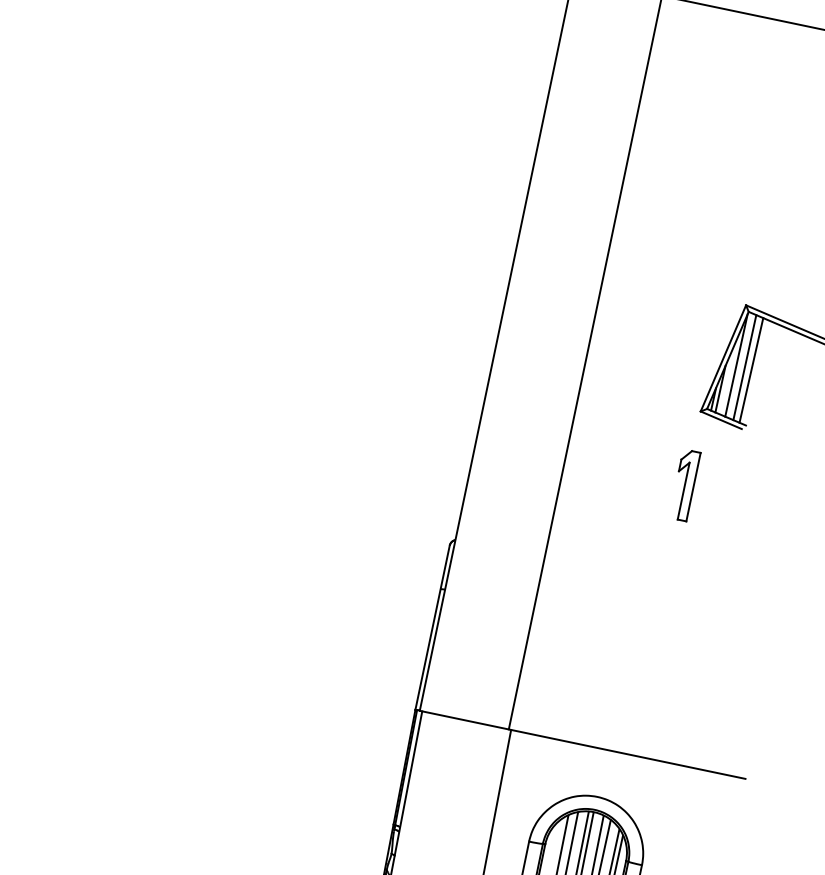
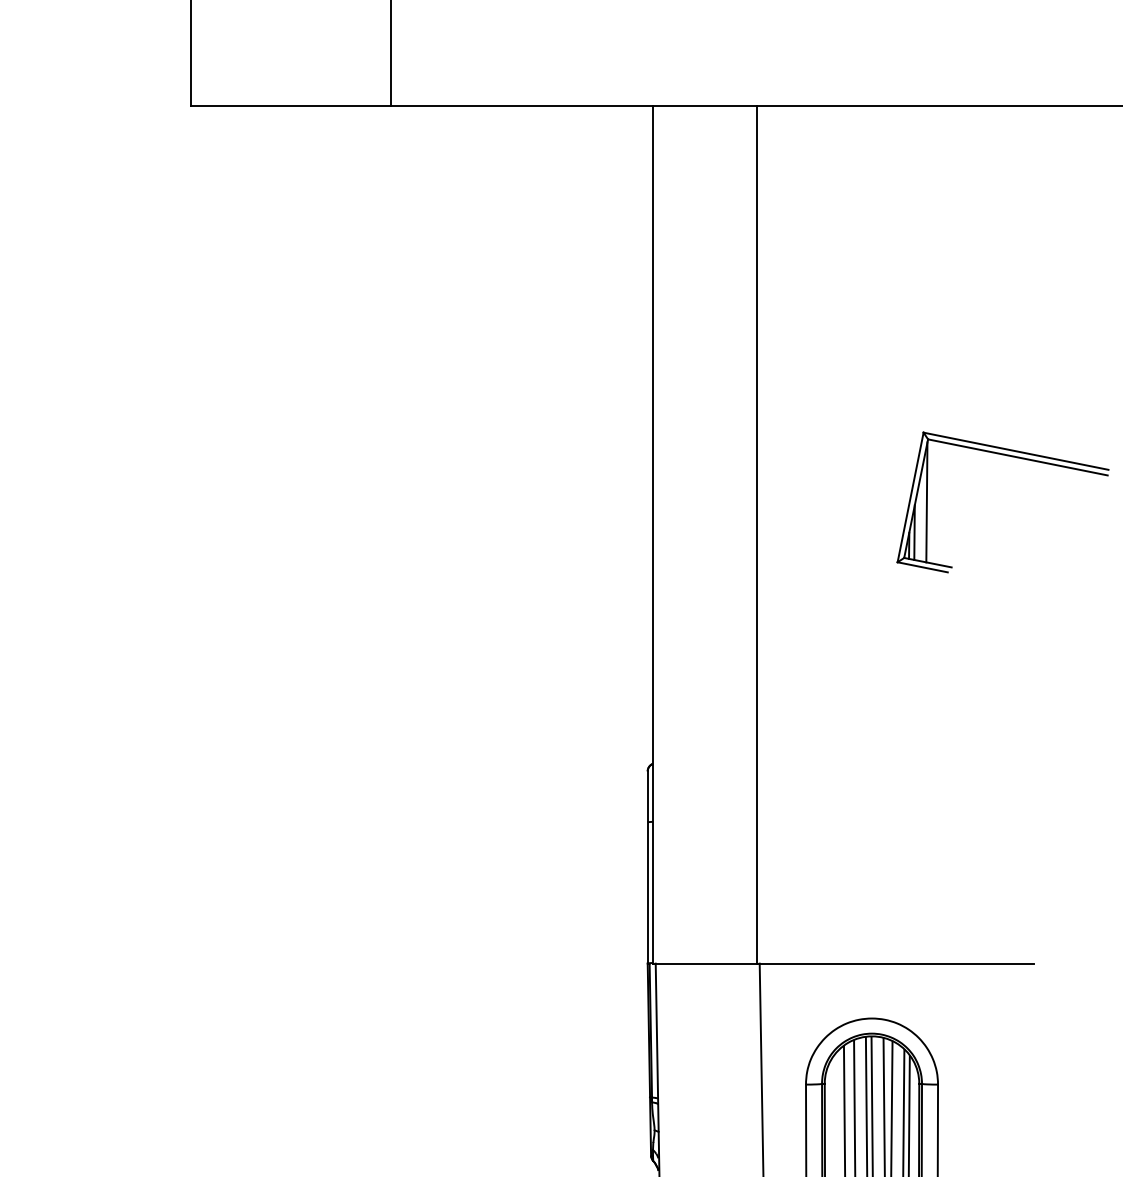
line: (744, 367) -> (936, 502), removed
line: (751, 369) -> (944, 503), removed
part: (684, 484) -> (896, 648), removed

